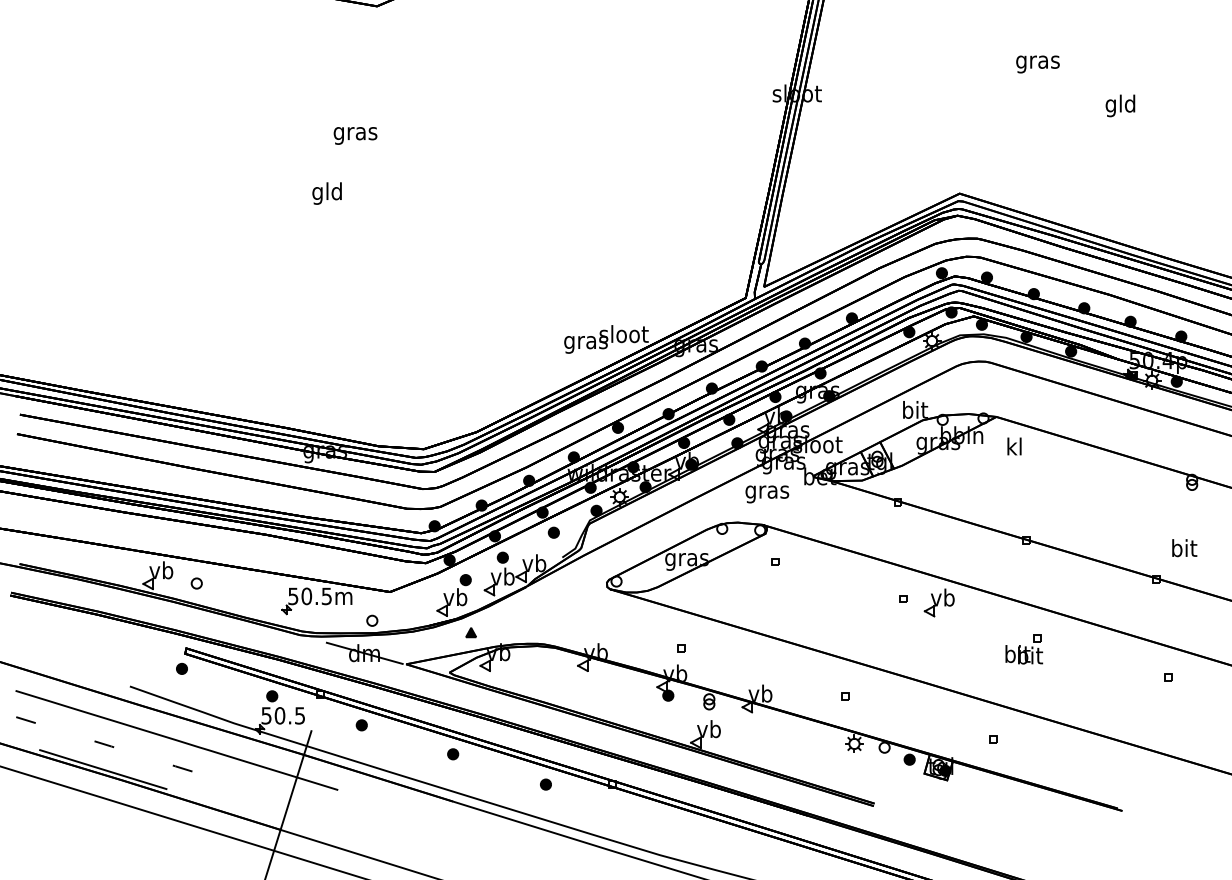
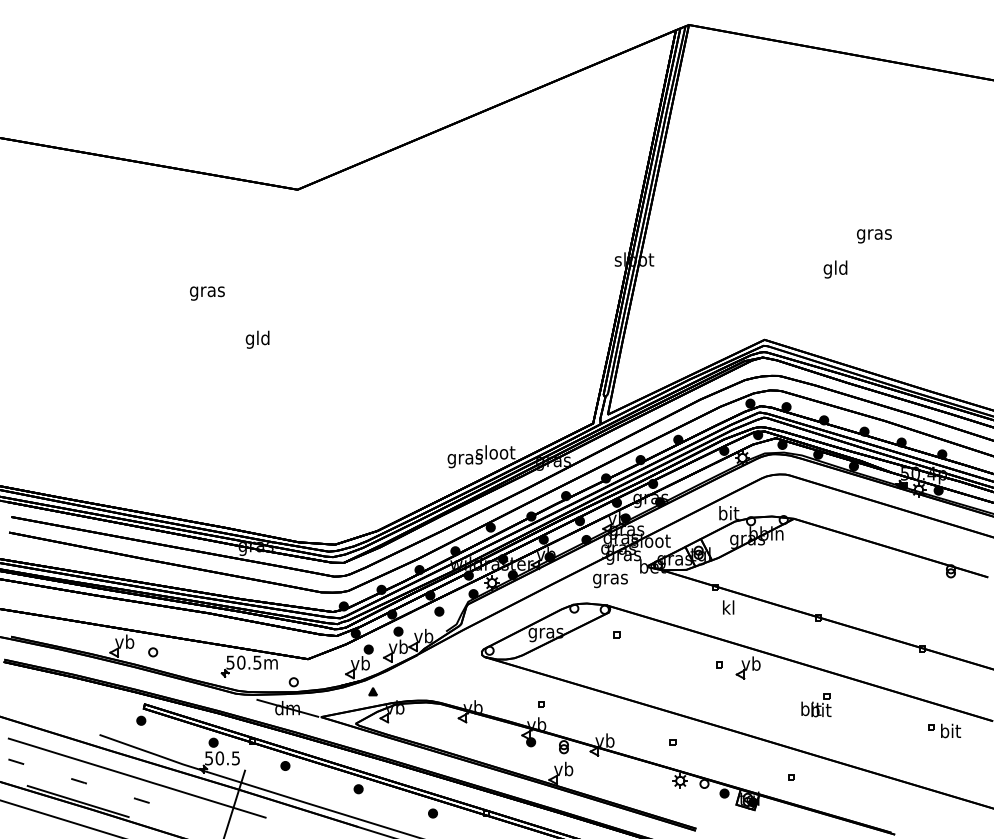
text: (1038, 64) -> (874, 236), moved
text: (1120, 105) -> (835, 269), moved
text: (355, 135) -> (207, 293), moved
text: (1014, 446) -> (728, 607), moved
text: (1185, 547) -> (951, 730), moved

